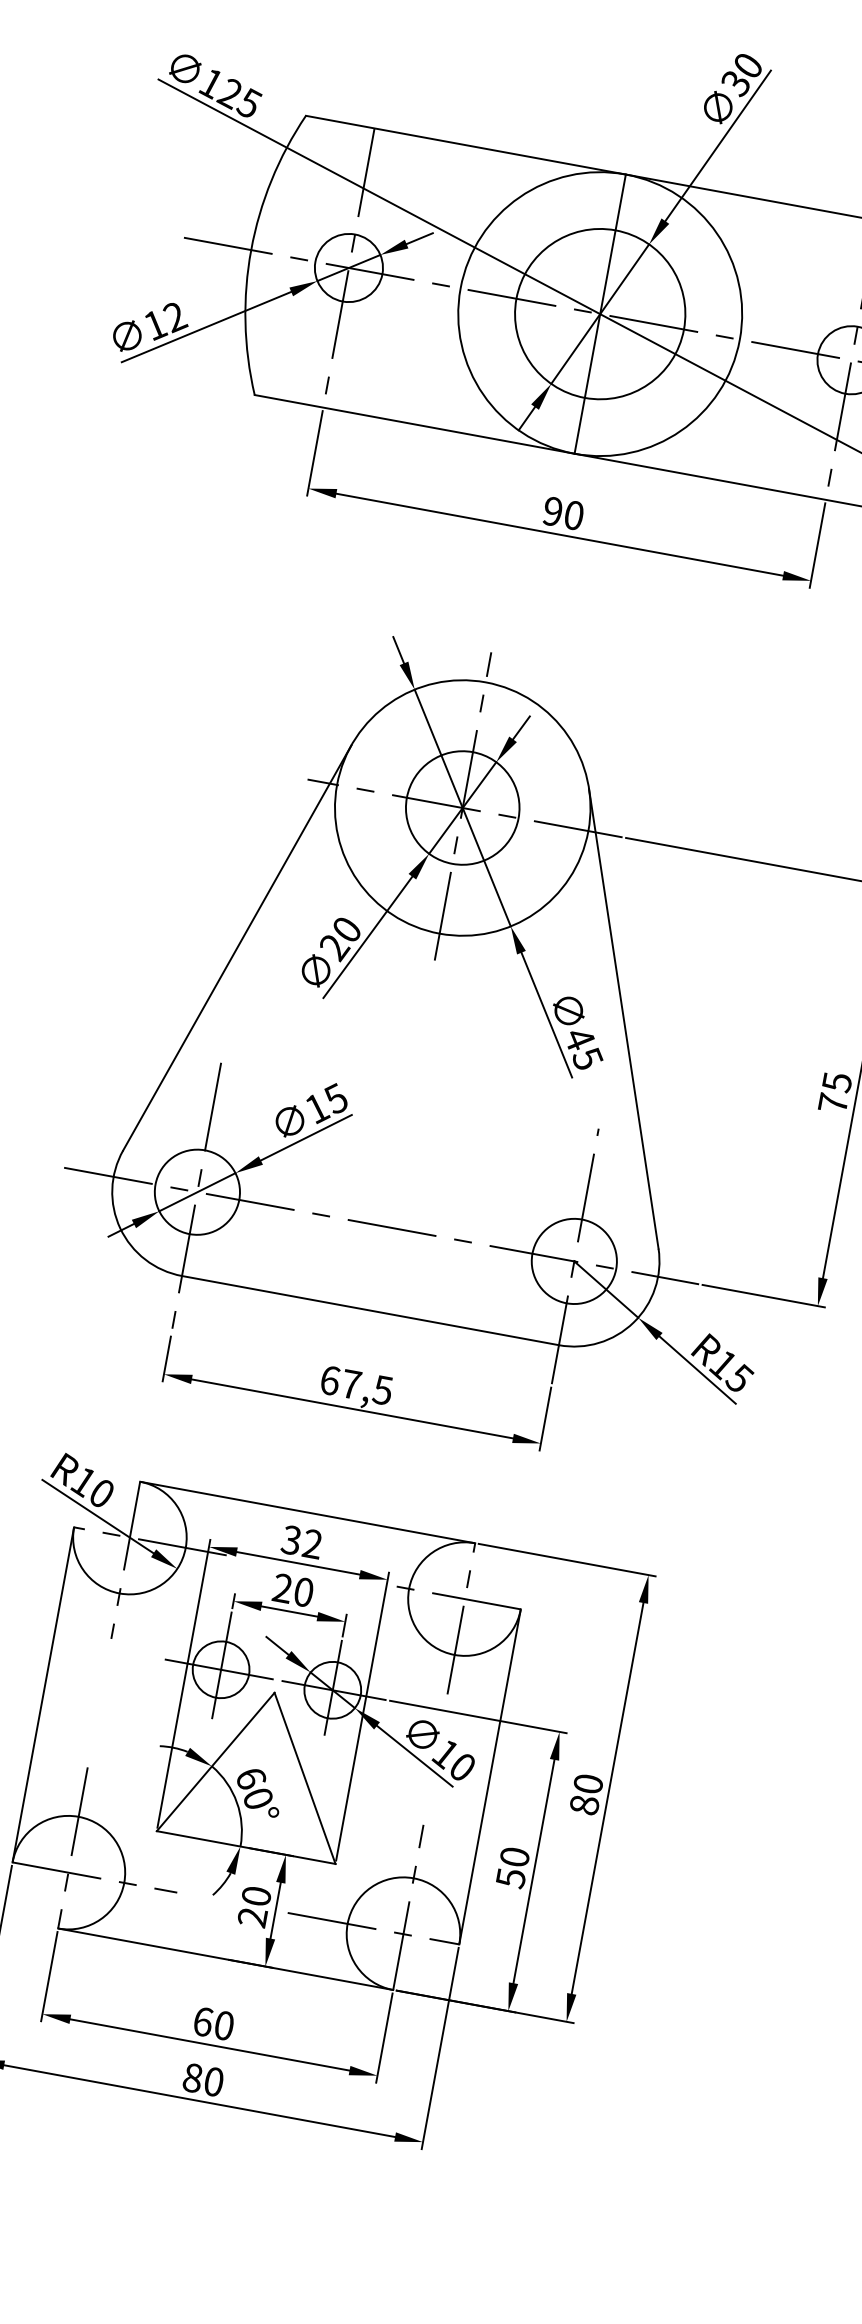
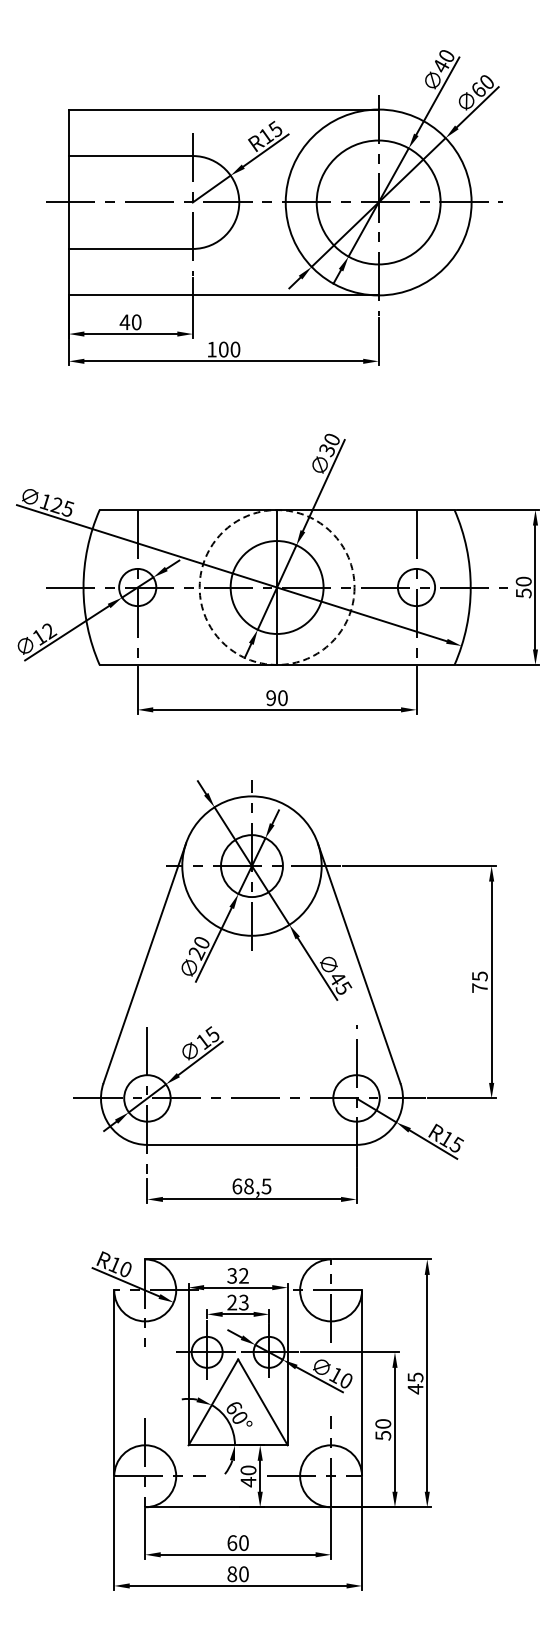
circle: (599, 313) -> (276, 587), solid -> dashed
text: (350, 1384) -> (248, 1186), 67,5 -> 68,5
text: (303, 1591) -> (243, 1302), 20 -> 23
text: (586, 1794) -> (415, 1383), 80 -> 45
text: (252, 1918) -> (248, 1482), 20 -> 40

